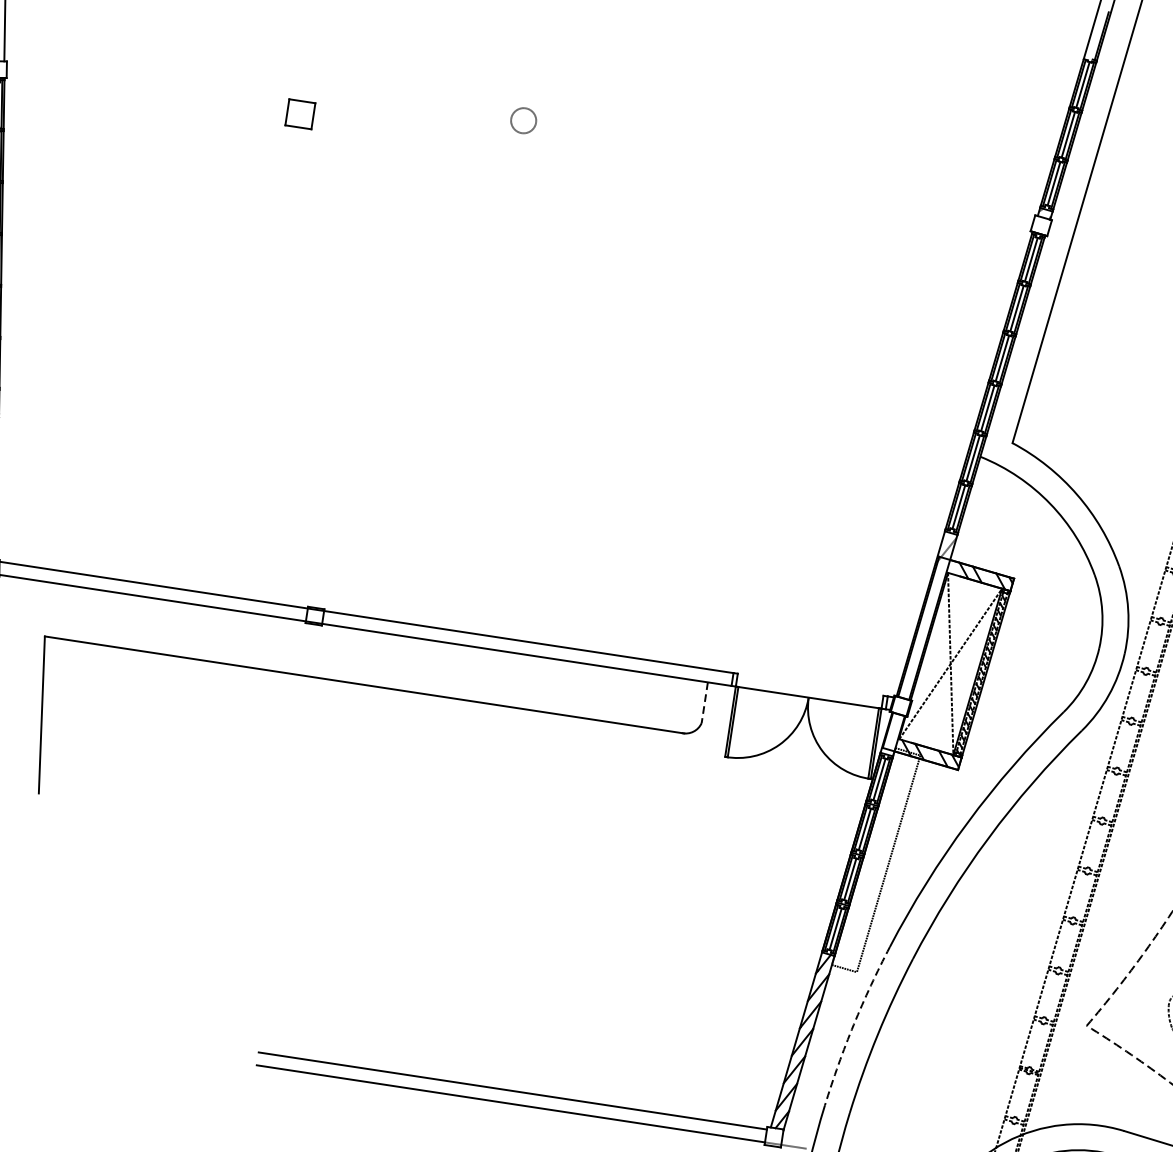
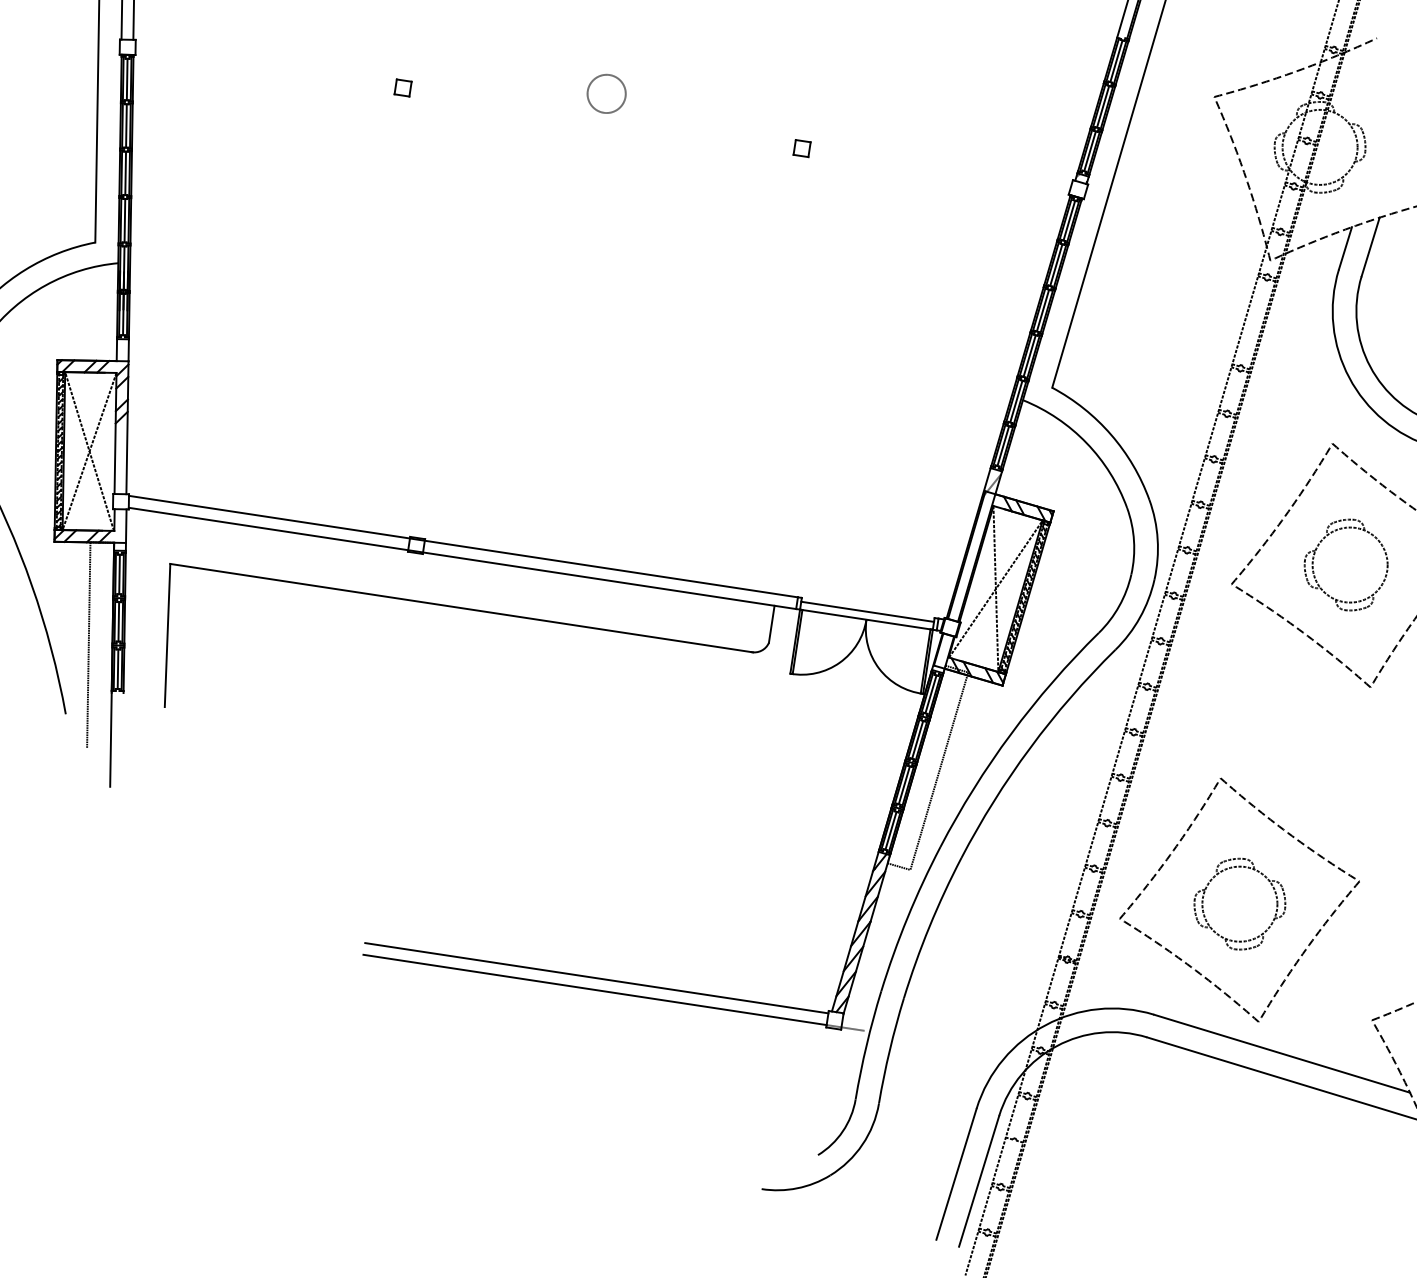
part: (299, 113) -> (402, 87), size x0.62
circle: (523, 120) -> (606, 93), size x1.67
part: (737, 180) -> (801, 148), added
line: (809, 688) -> (867, 611), added
line: (704, 702) -> (771, 624), dashed -> solid
arc: (853, 1024) -> (907, 917), dashed -> solid

